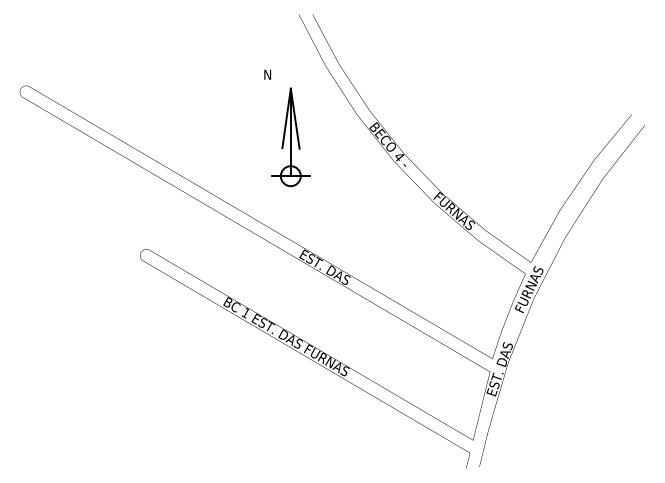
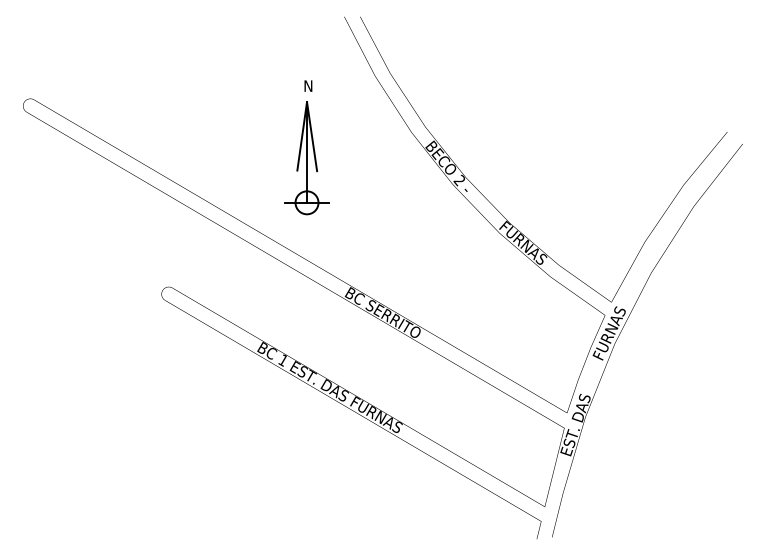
part: (290, 137) -> (306, 158), moved
text: (398, 156) -> (459, 180), 4 -> 2
text: (333, 272) -> (384, 313), EST. DAS -> BC SERRITO

